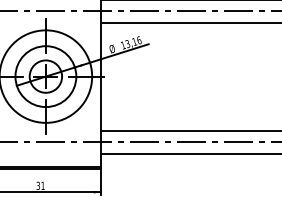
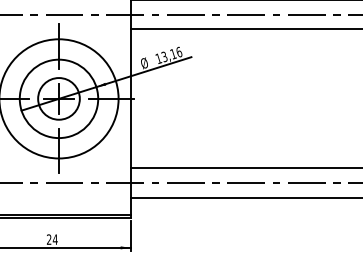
text: (40, 185) -> (52, 239), 31 -> 24

